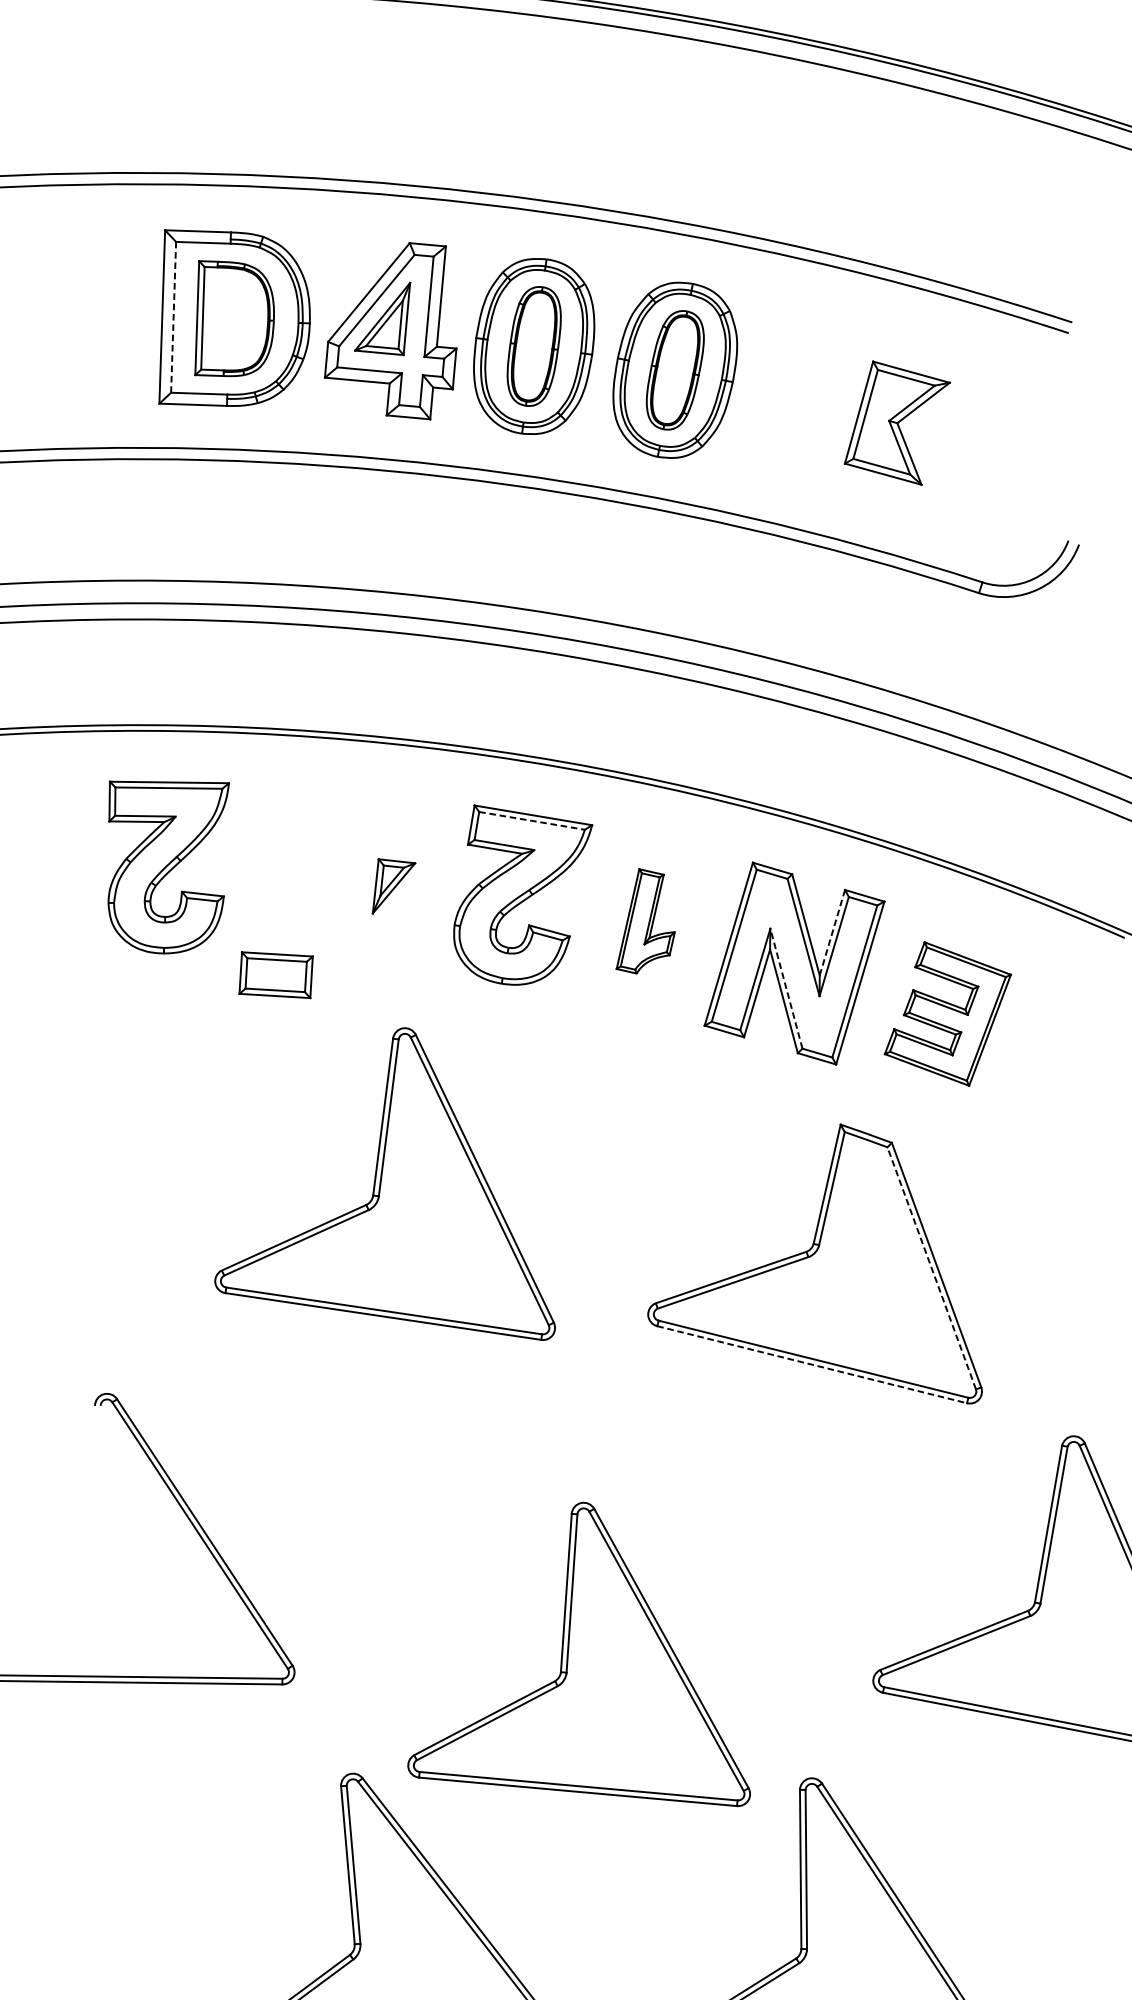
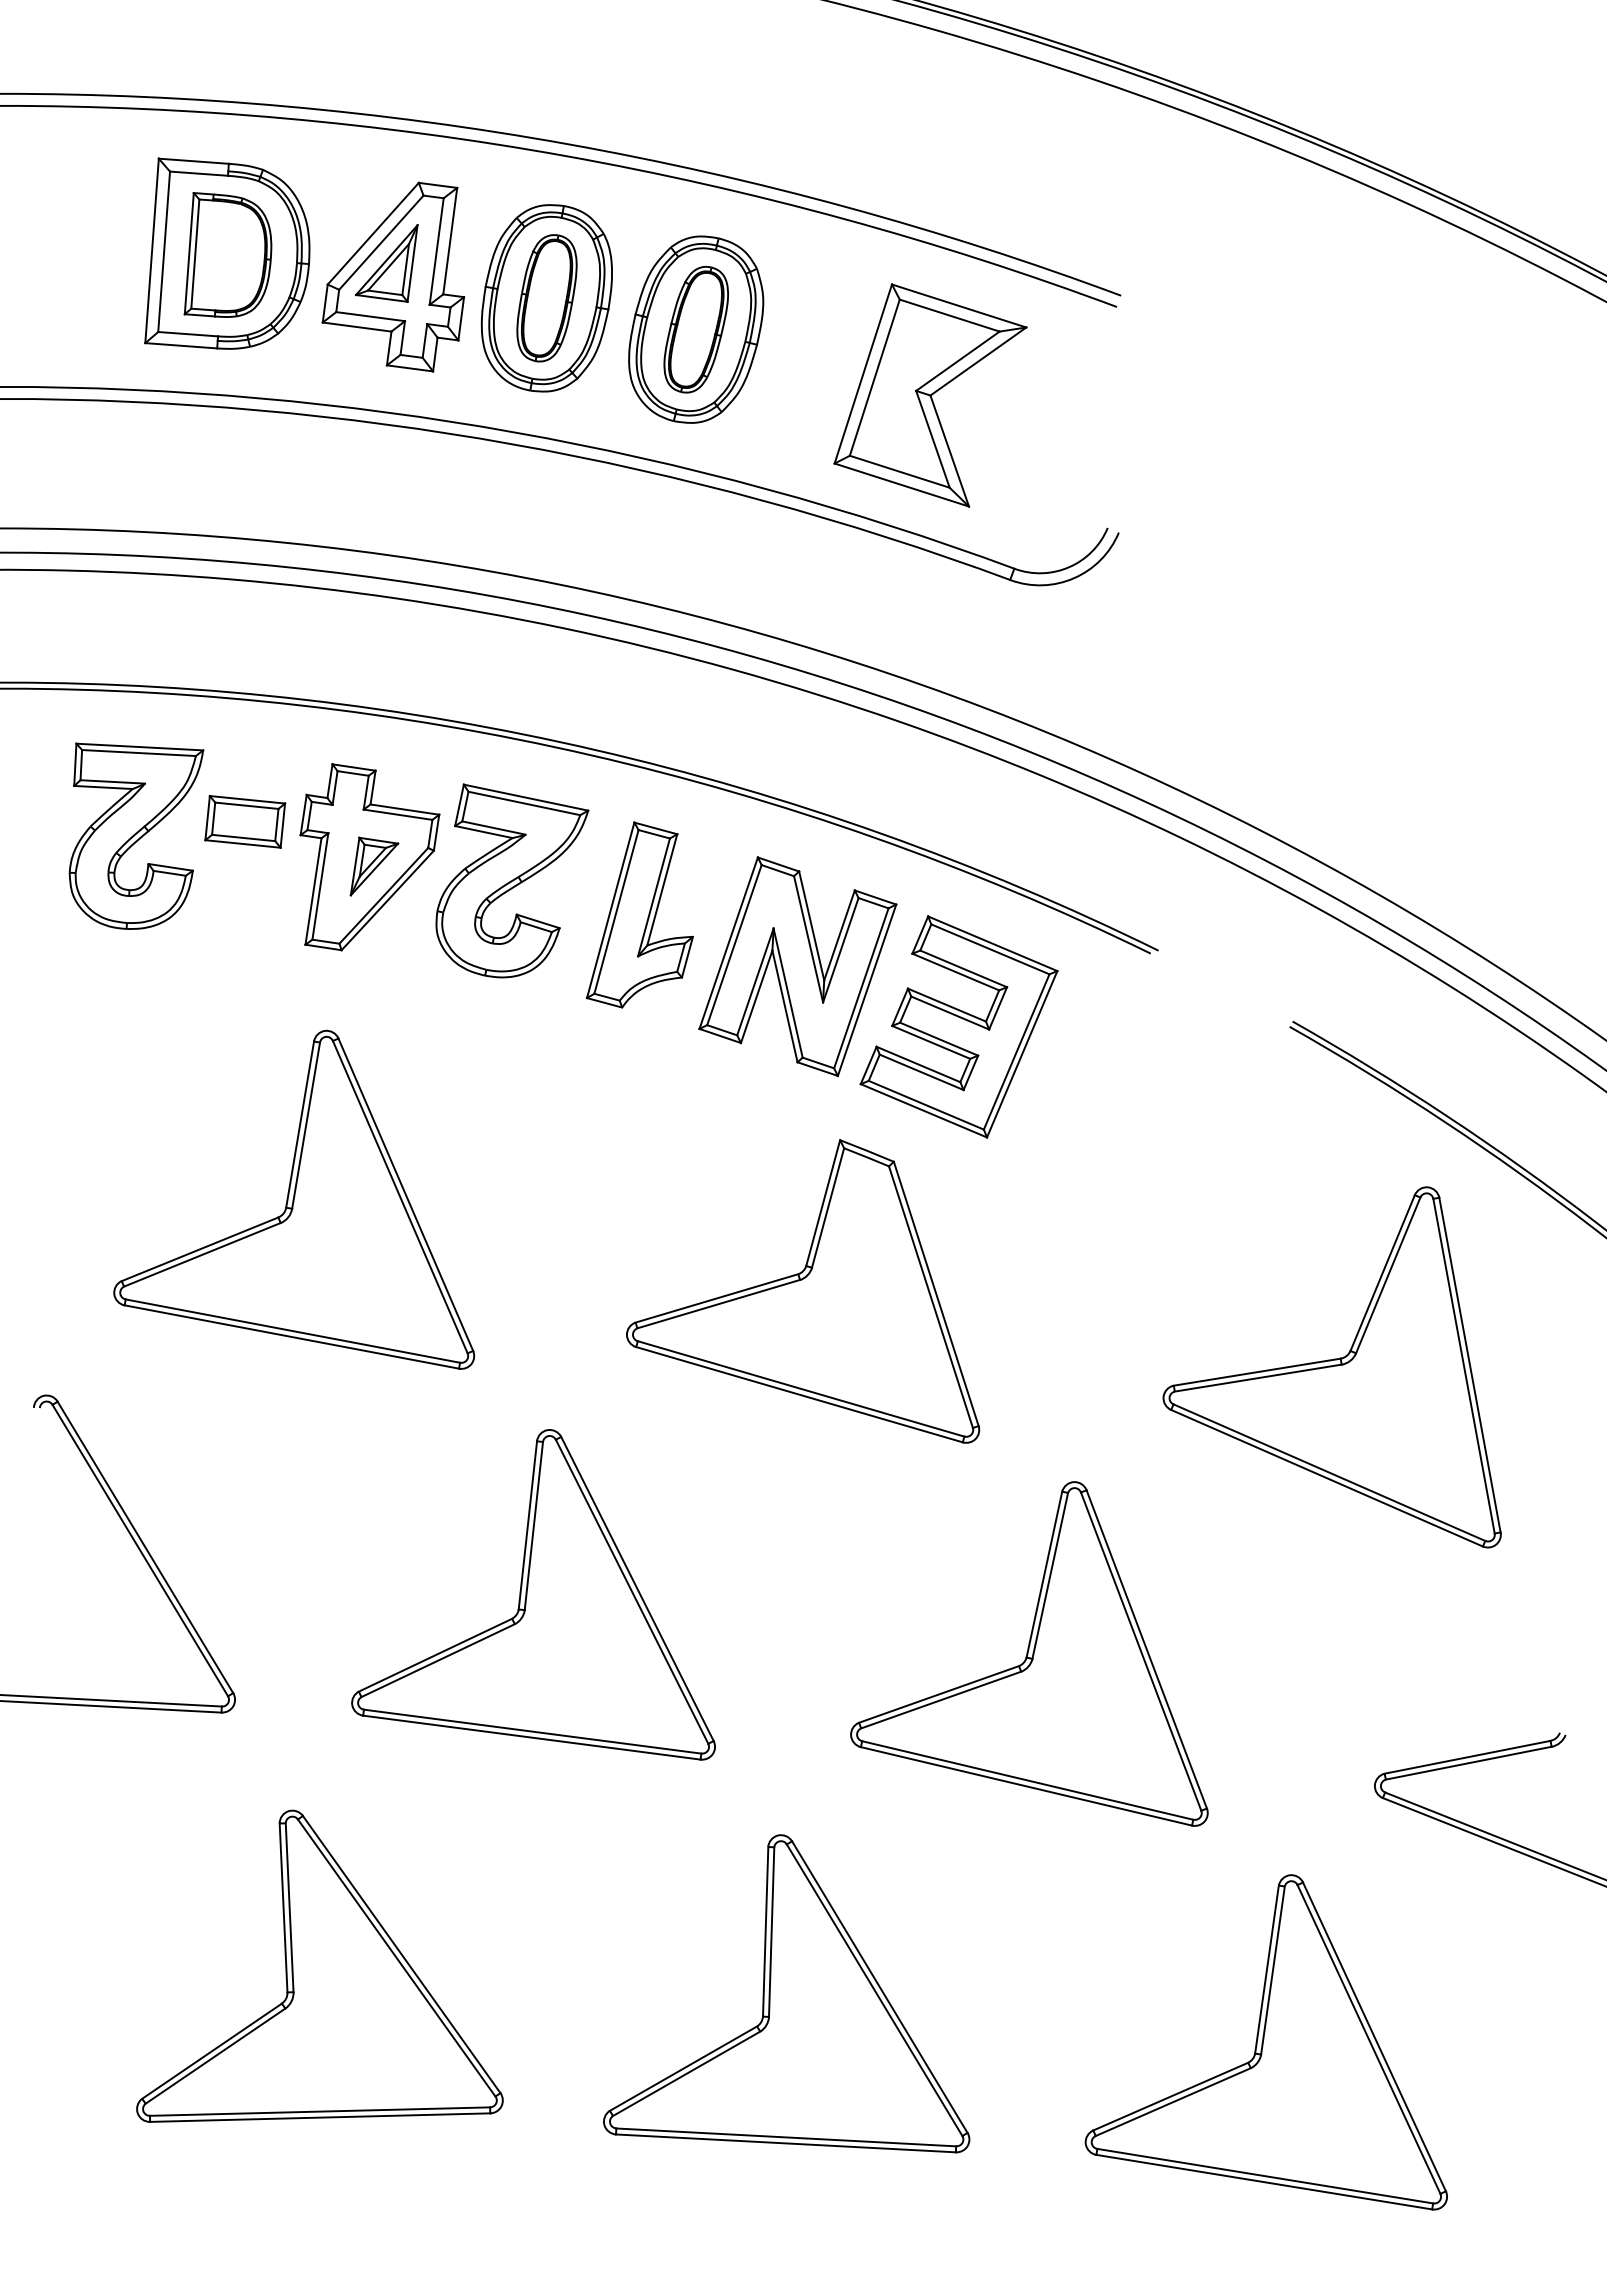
line: (173, 317) -> (164, 251), dashed -> solid
part: (897, 423) -> (930, 395), size x1.67
line: (532, 820) -> (524, 803), dashed -> solid
part: (388, 877) -> (369, 857), added
part: (644, 920) -> (639, 914), size x1.67
line: (832, 932) -> (839, 935), dashed -> solid
part: (276, 974) -> (245, 821), moved
line: (786, 988) -> (788, 992), dashed -> solid
part: (947, 1013) -> (958, 1026), size x1.43
part: (380, 1187) -> (294, 1199), moved
line: (931, 1267) -> (930, 1296), dashed -> solid
line: (812, 1364) -> (799, 1394), dashed -> solid
part: (574, 1657) -> (533, 1594), moved

